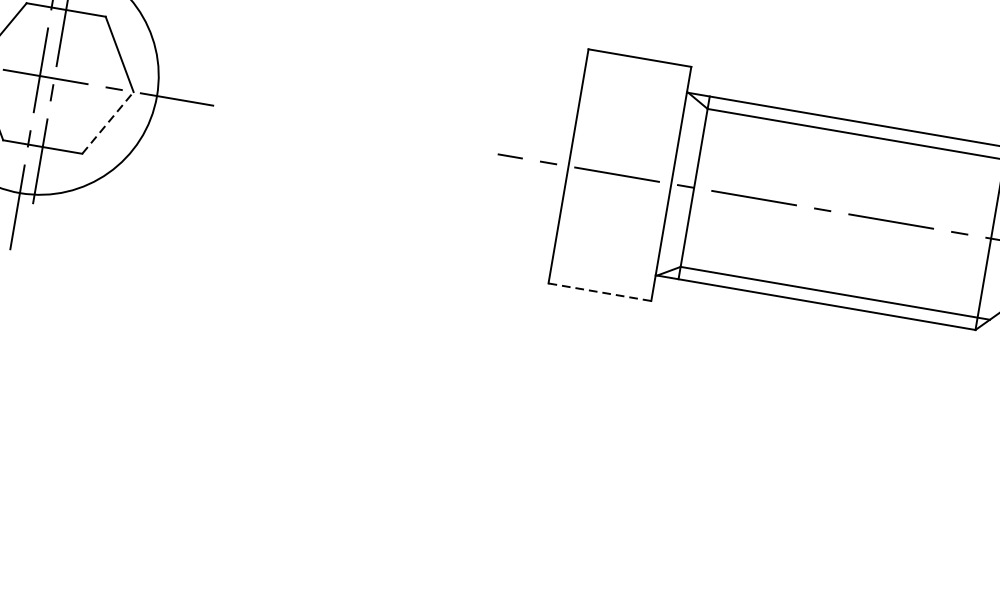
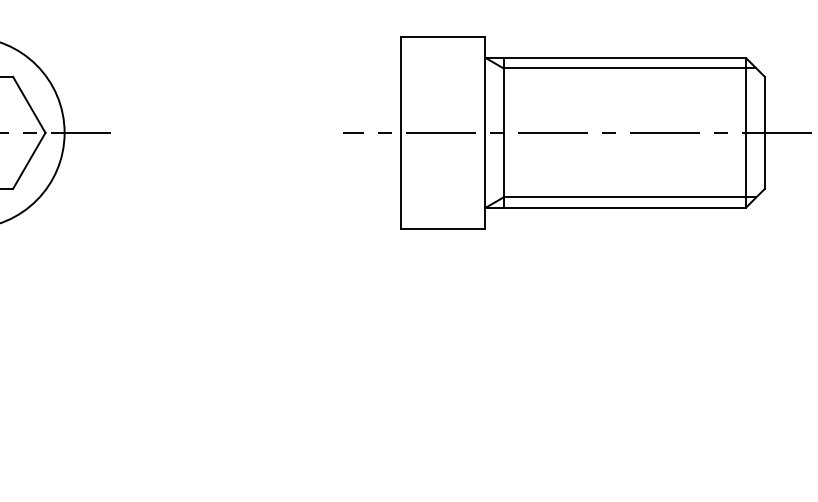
line: (108, 122) -> (29, 160), dashed -> solid
line: (599, 292) -> (442, 228), dashed -> solid

